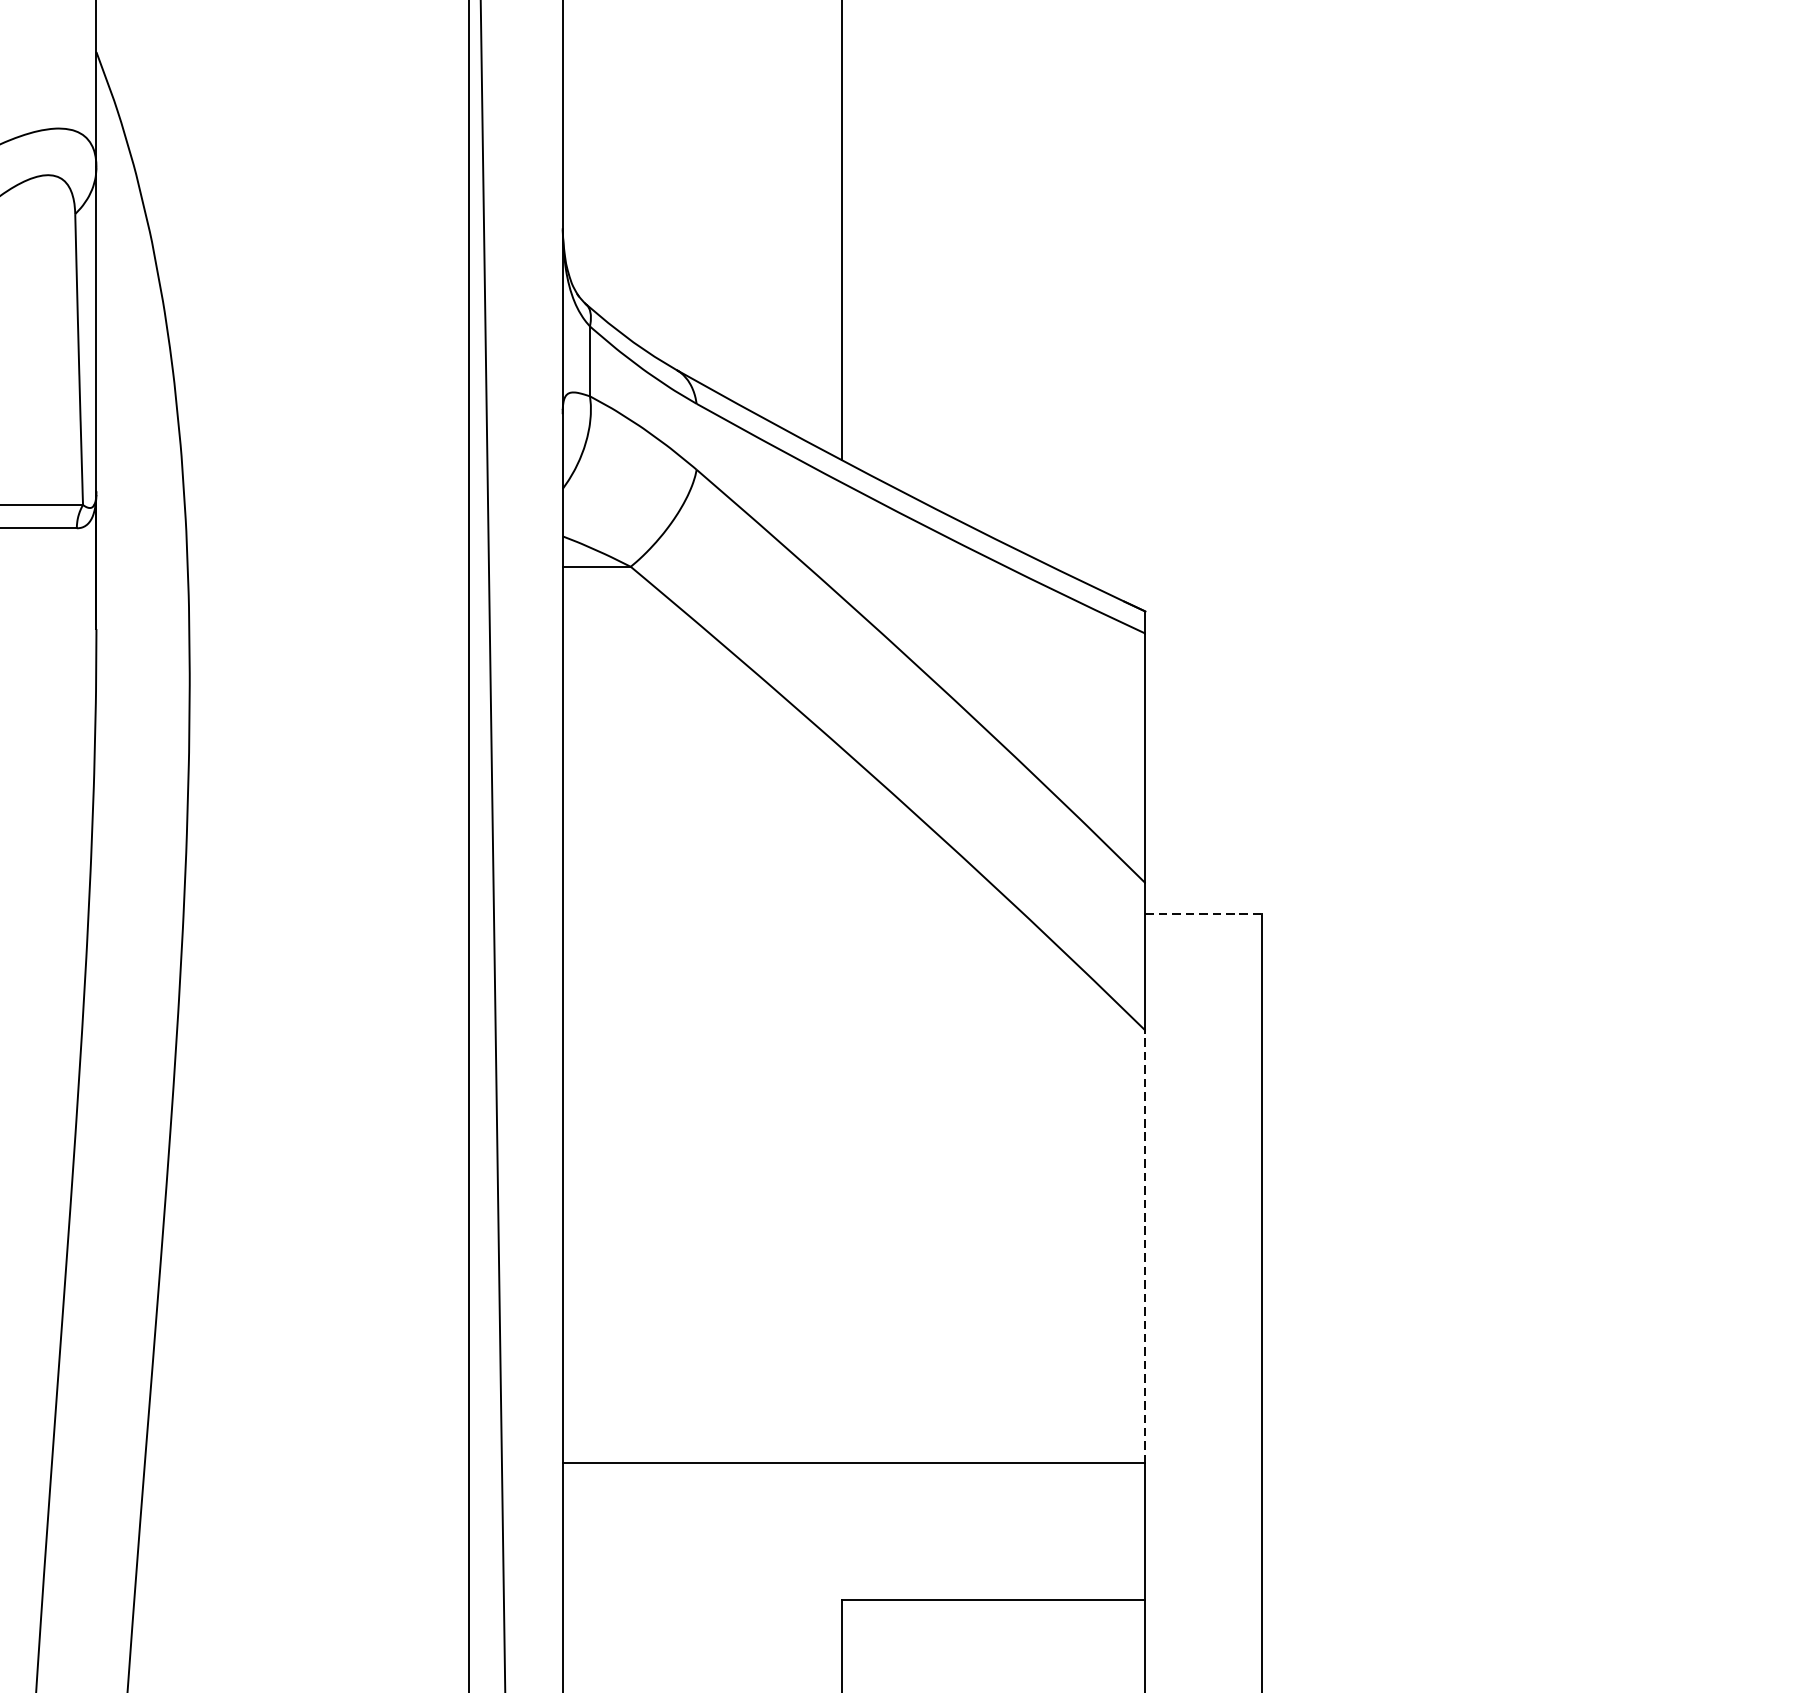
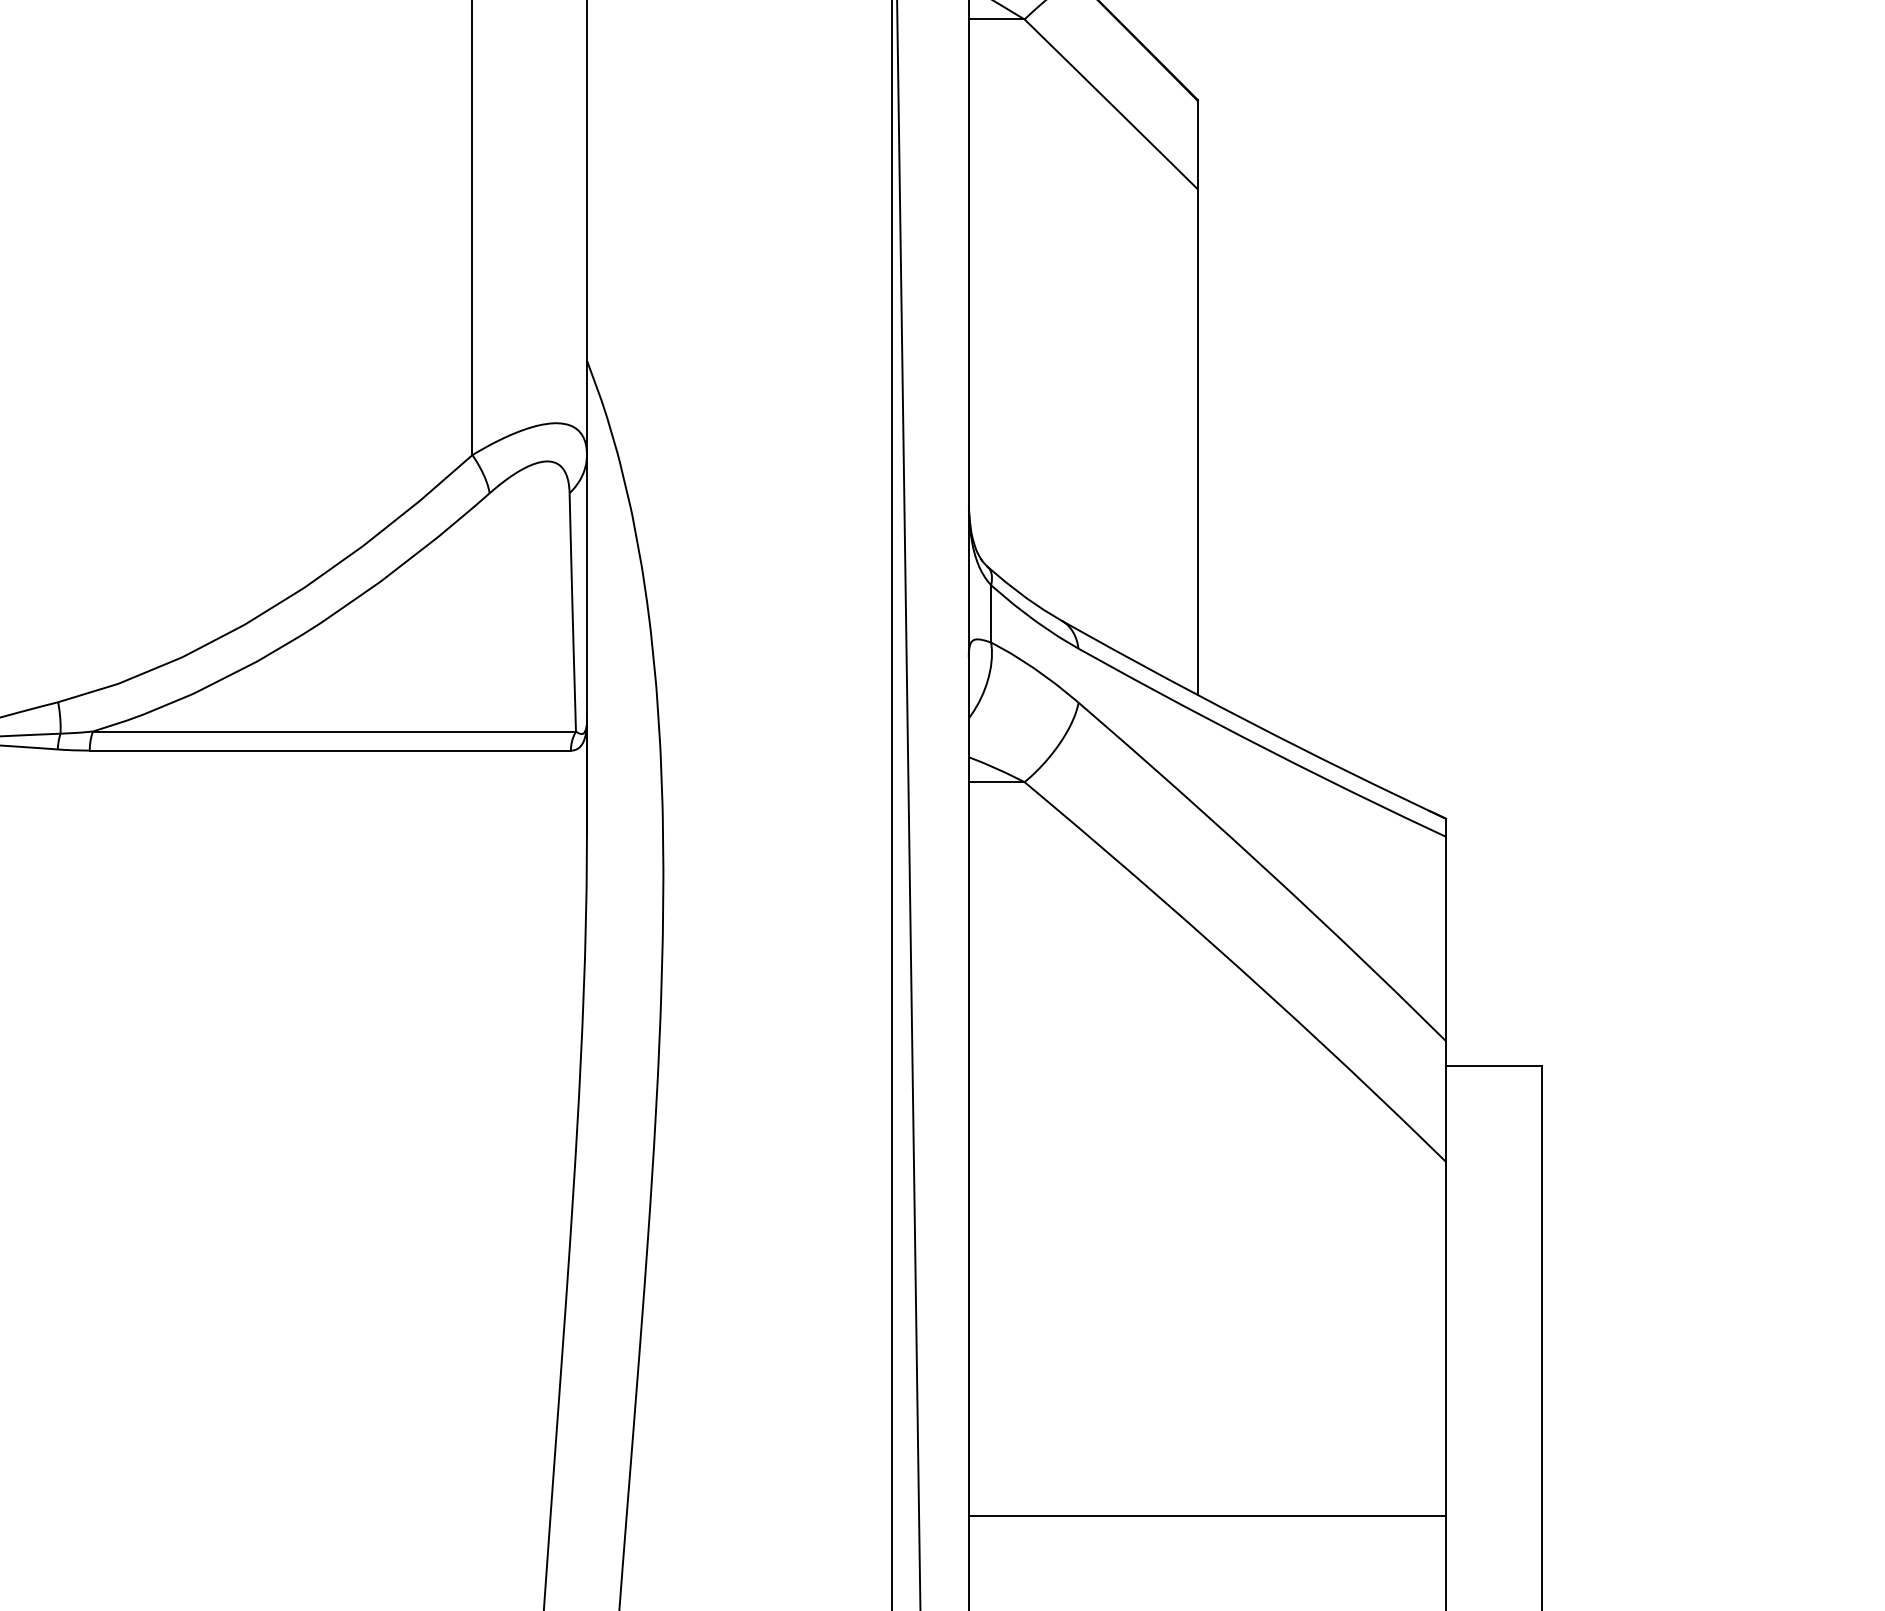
line: (1203, 913) -> (1493, 1066), dashed -> solid
line: (1145, 1246) -> (1446, 1338), dashed -> solid

